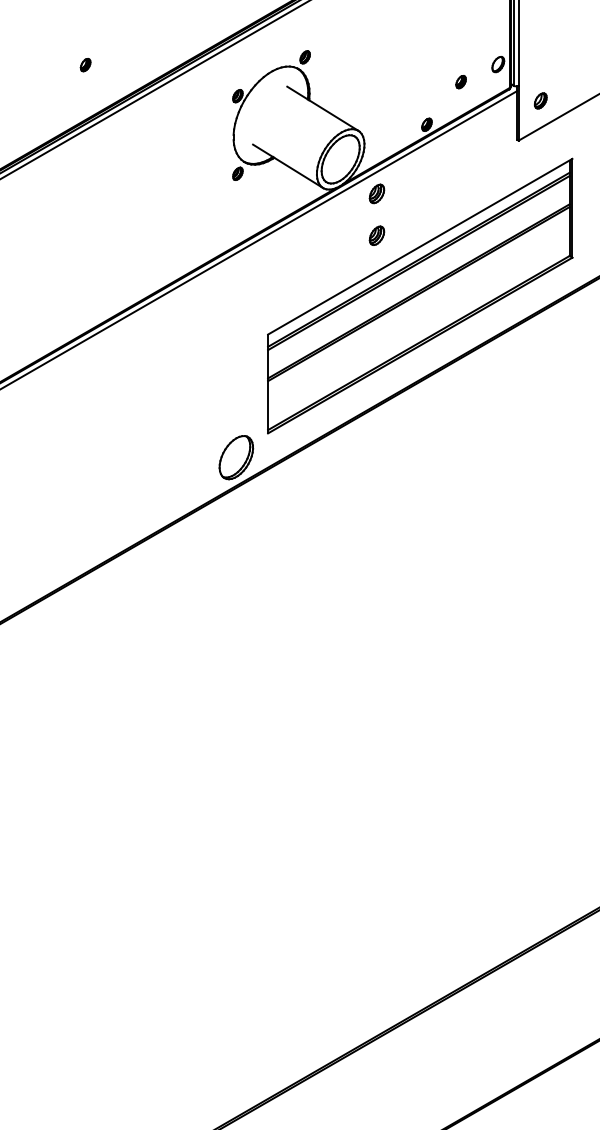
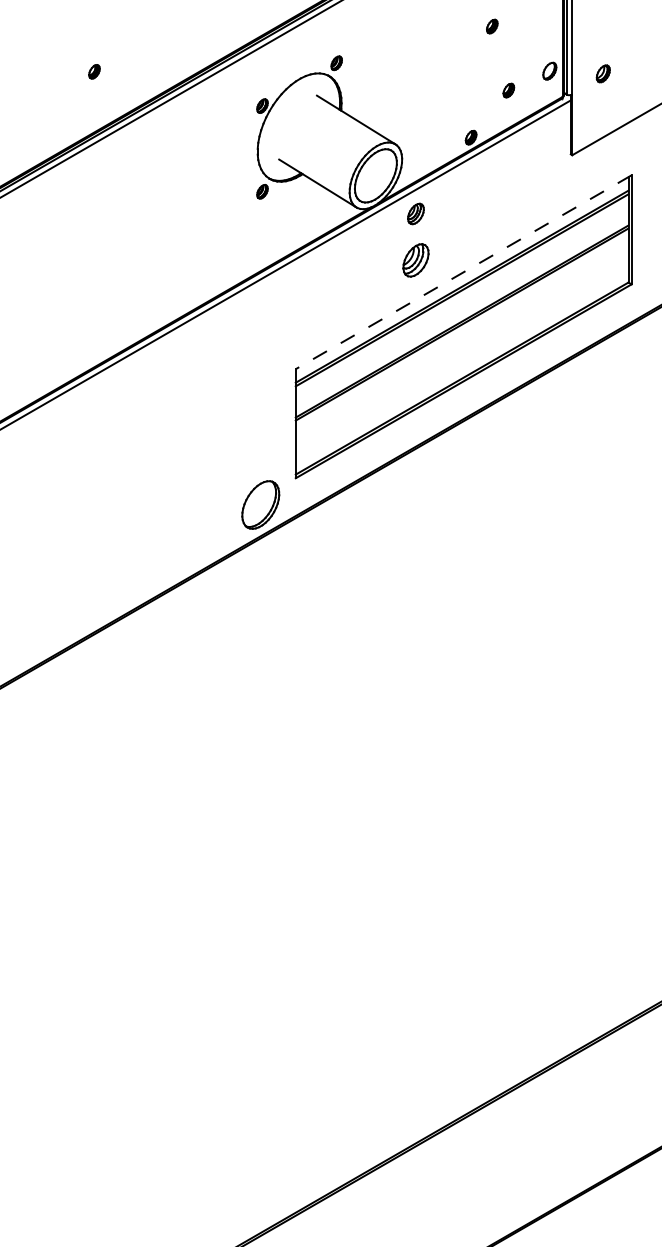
part: (445, 24) -> (491, 27), added
part: (540, 100) -> (603, 73), moved
part: (376, 235) -> (415, 259), size x1.6
line: (420, 246) -> (463, 272), solid -> dashed

